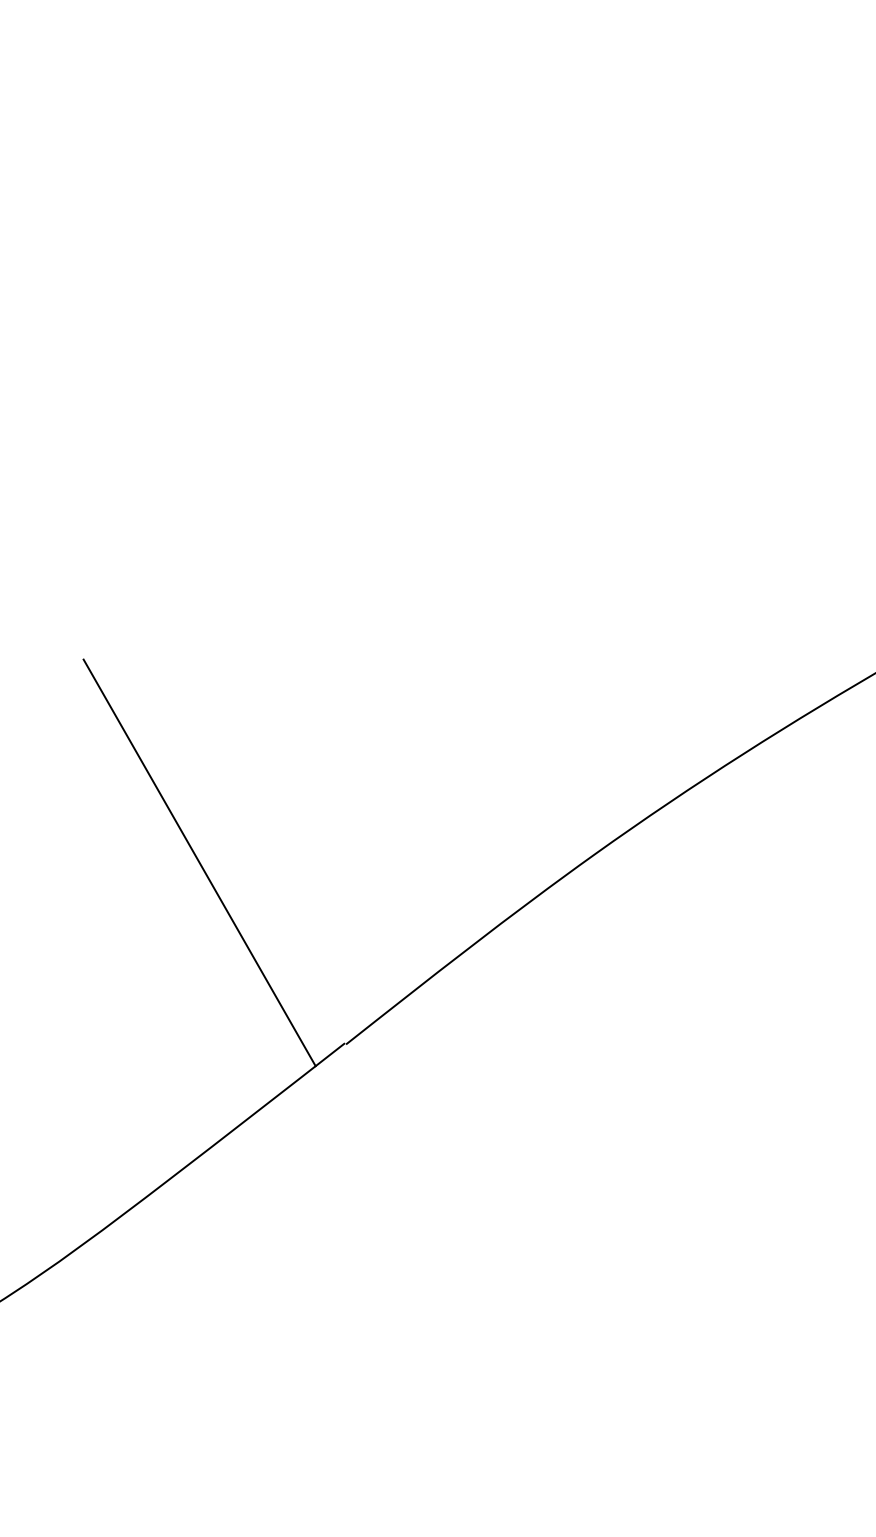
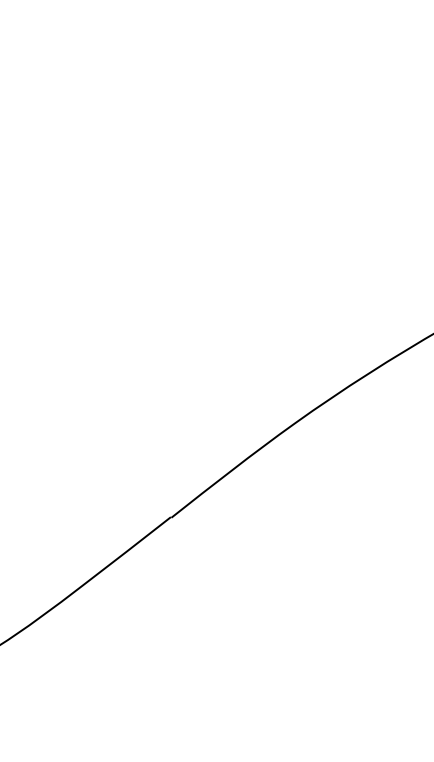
line: (198, 862) -> (98, 427), removed

